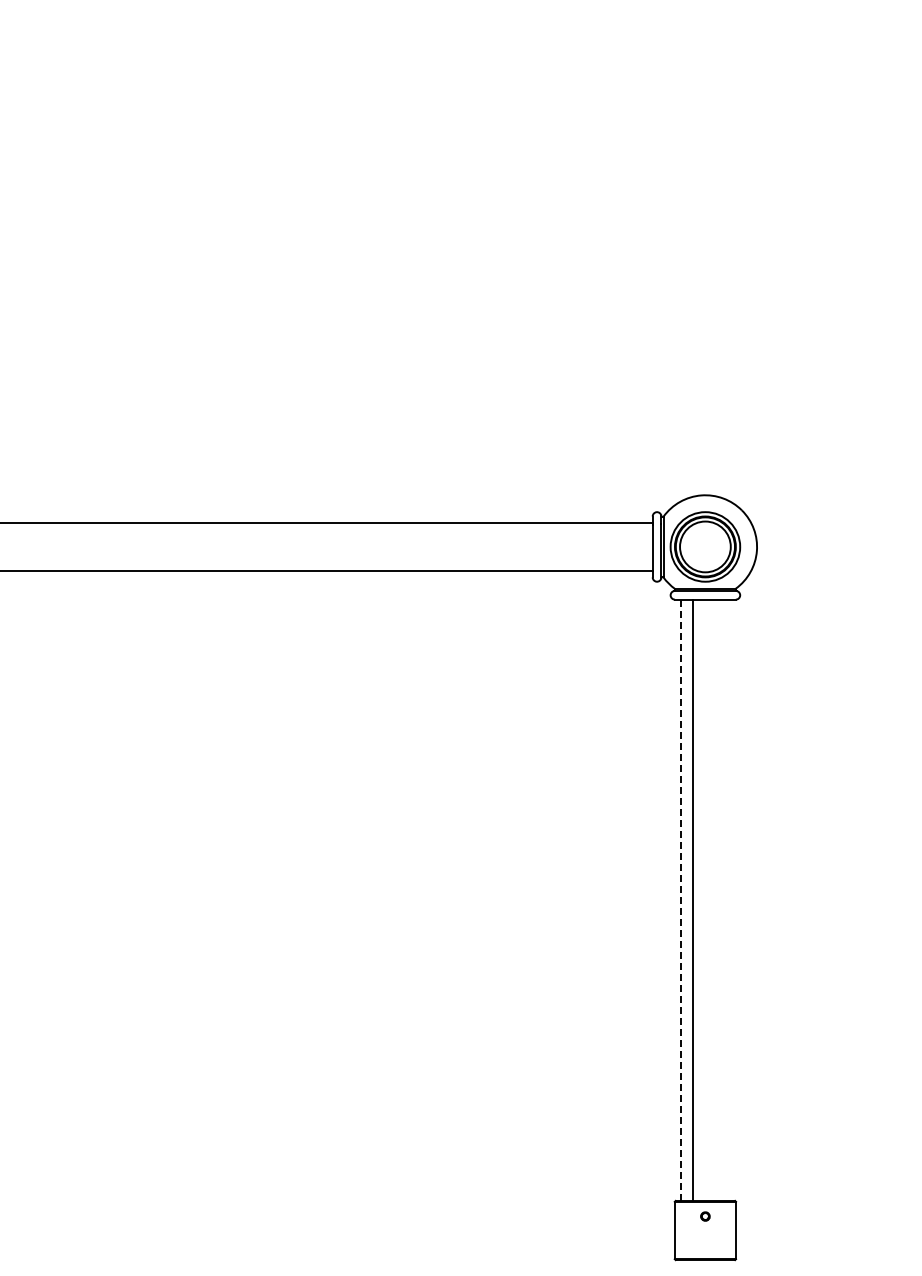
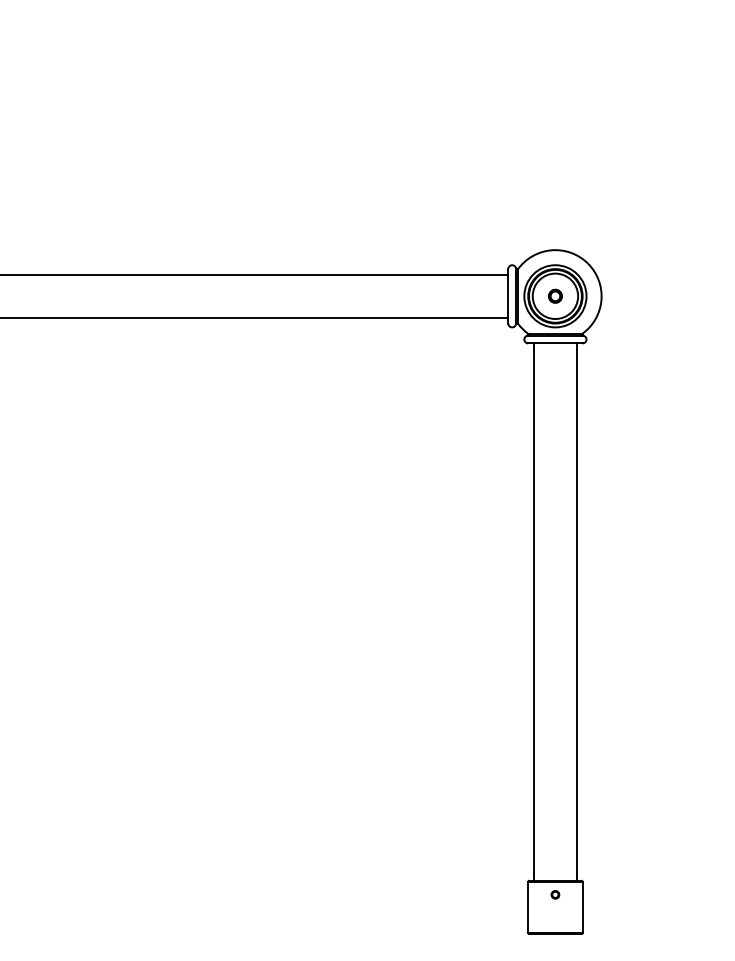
part: (705, 546) -> (555, 295), added
line: (692, 899) -> (576, 611), moved
line: (681, 900) -> (534, 612), dashed -> solid

